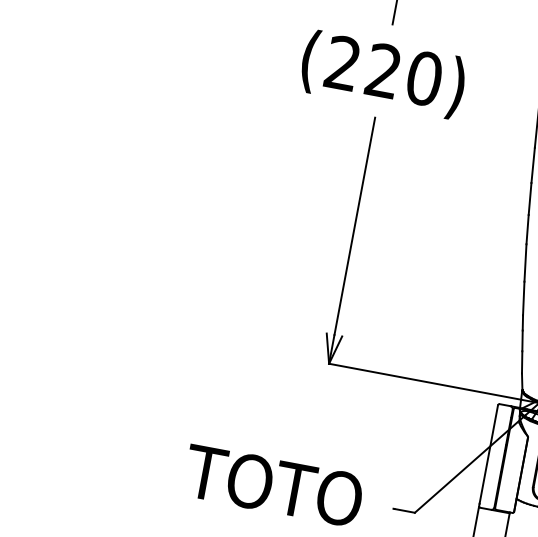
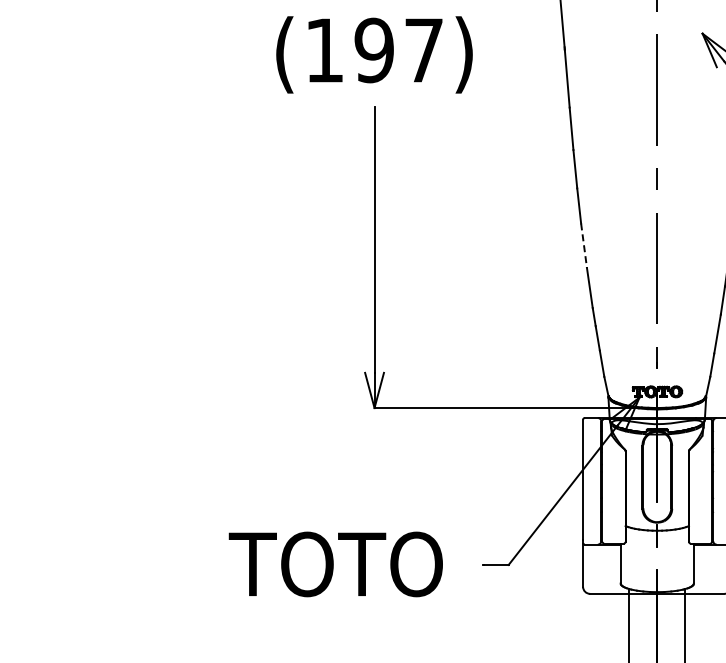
text: (383, 71) -> (374, 50), (220) -> (197)
line: (525, 263) -> (584, 246), solid -> dashed

